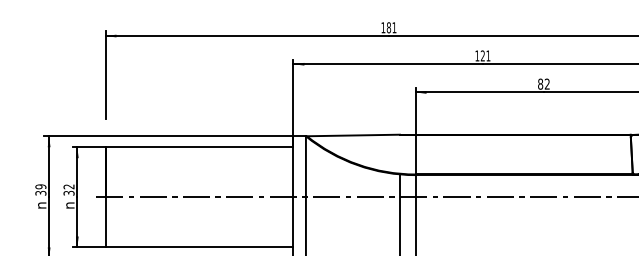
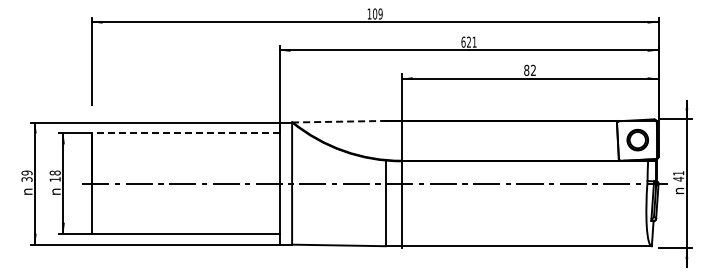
text: (391, 27) -> (377, 13), 181 -> 109
text: (477, 55) -> (463, 41), 121 -> 621
line: (353, 135) -> (339, 121), solid -> dashed
line: (199, 147) -> (185, 133), solid -> dashed
text: (68, 189) -> (54, 175), 32 -> 18

